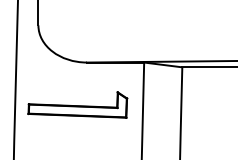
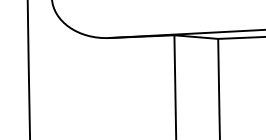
part: (77, 104) -> (100, 86), removed

